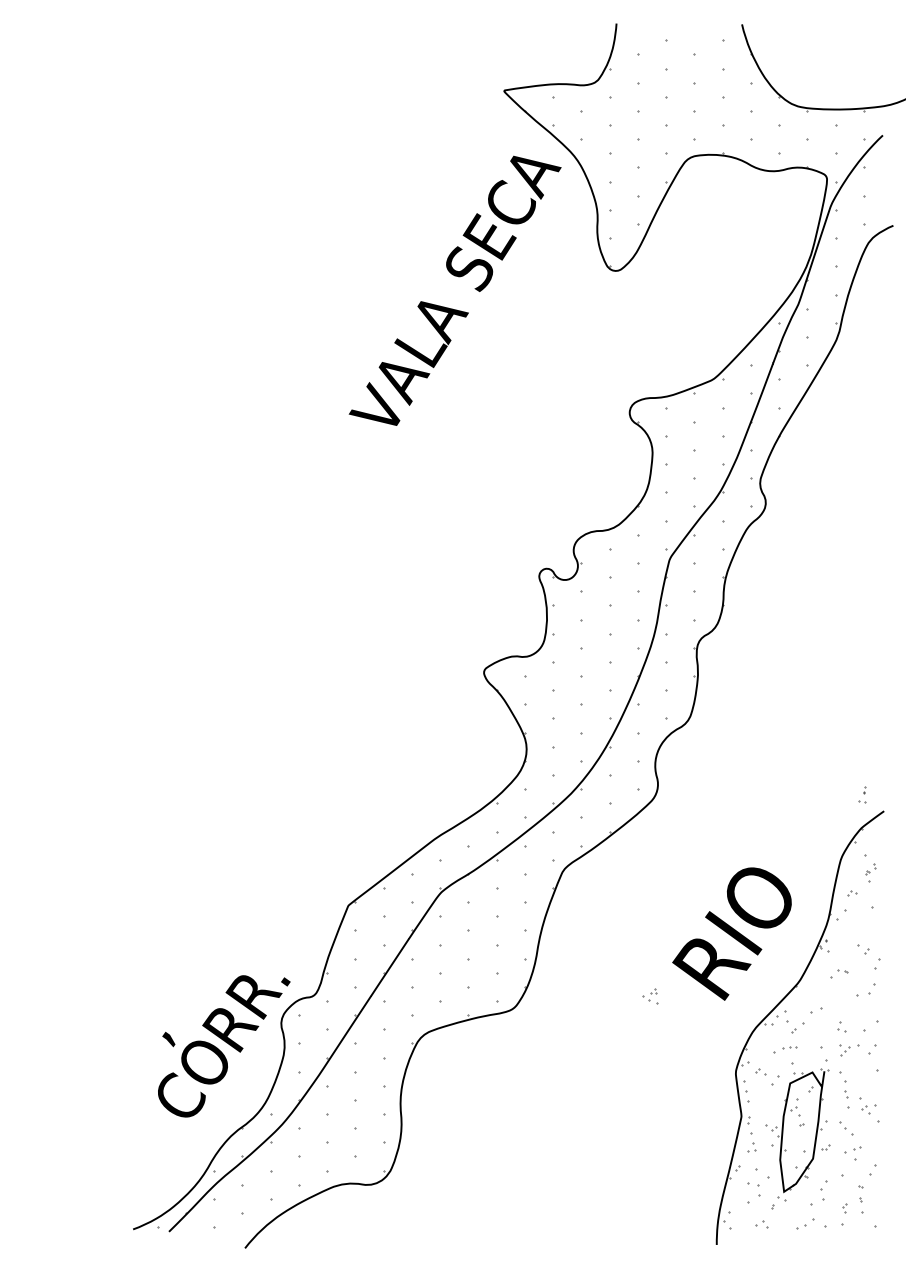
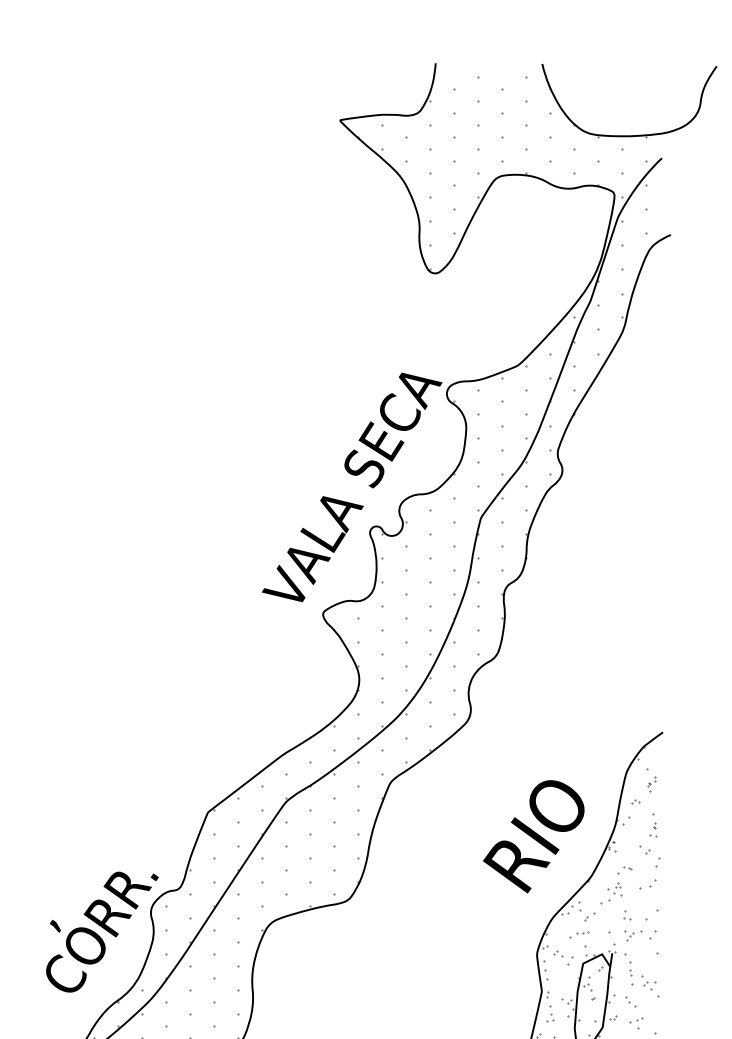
text: (454, 290) -> (351, 487), moved
part: (862, 794) -> (653, 829), moved
part: (650, 996) -> (614, 889), moved

